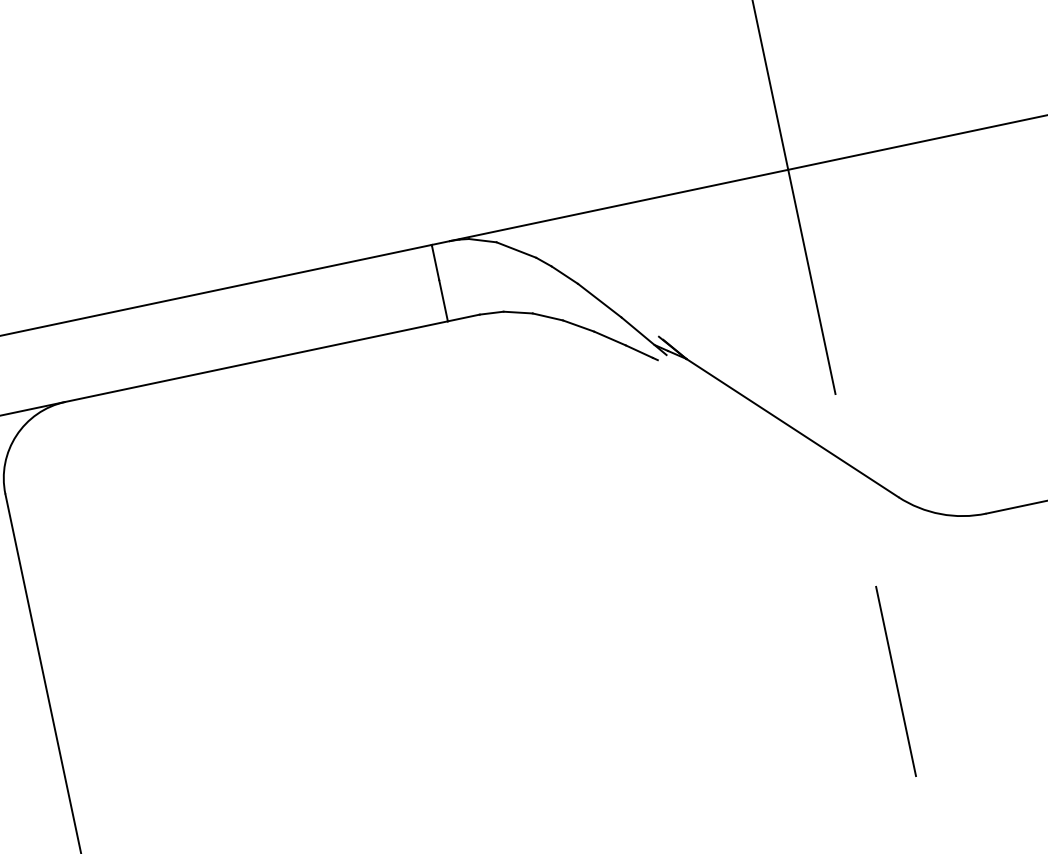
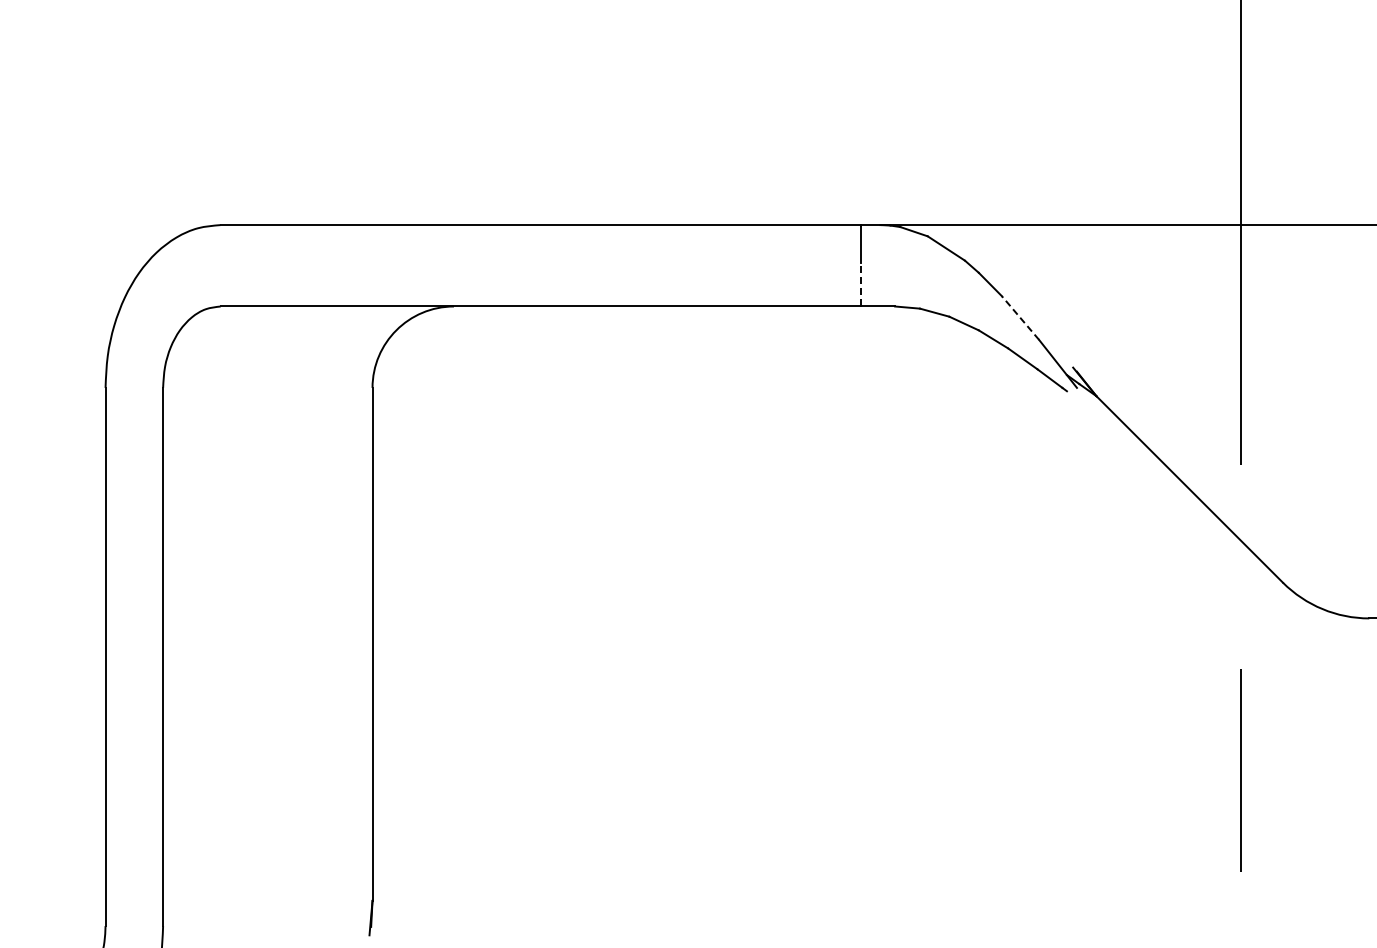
line: (443, 300) -> (861, 284), solid -> dashed
line: (599, 301) -> (1020, 318), solid -> dashed

